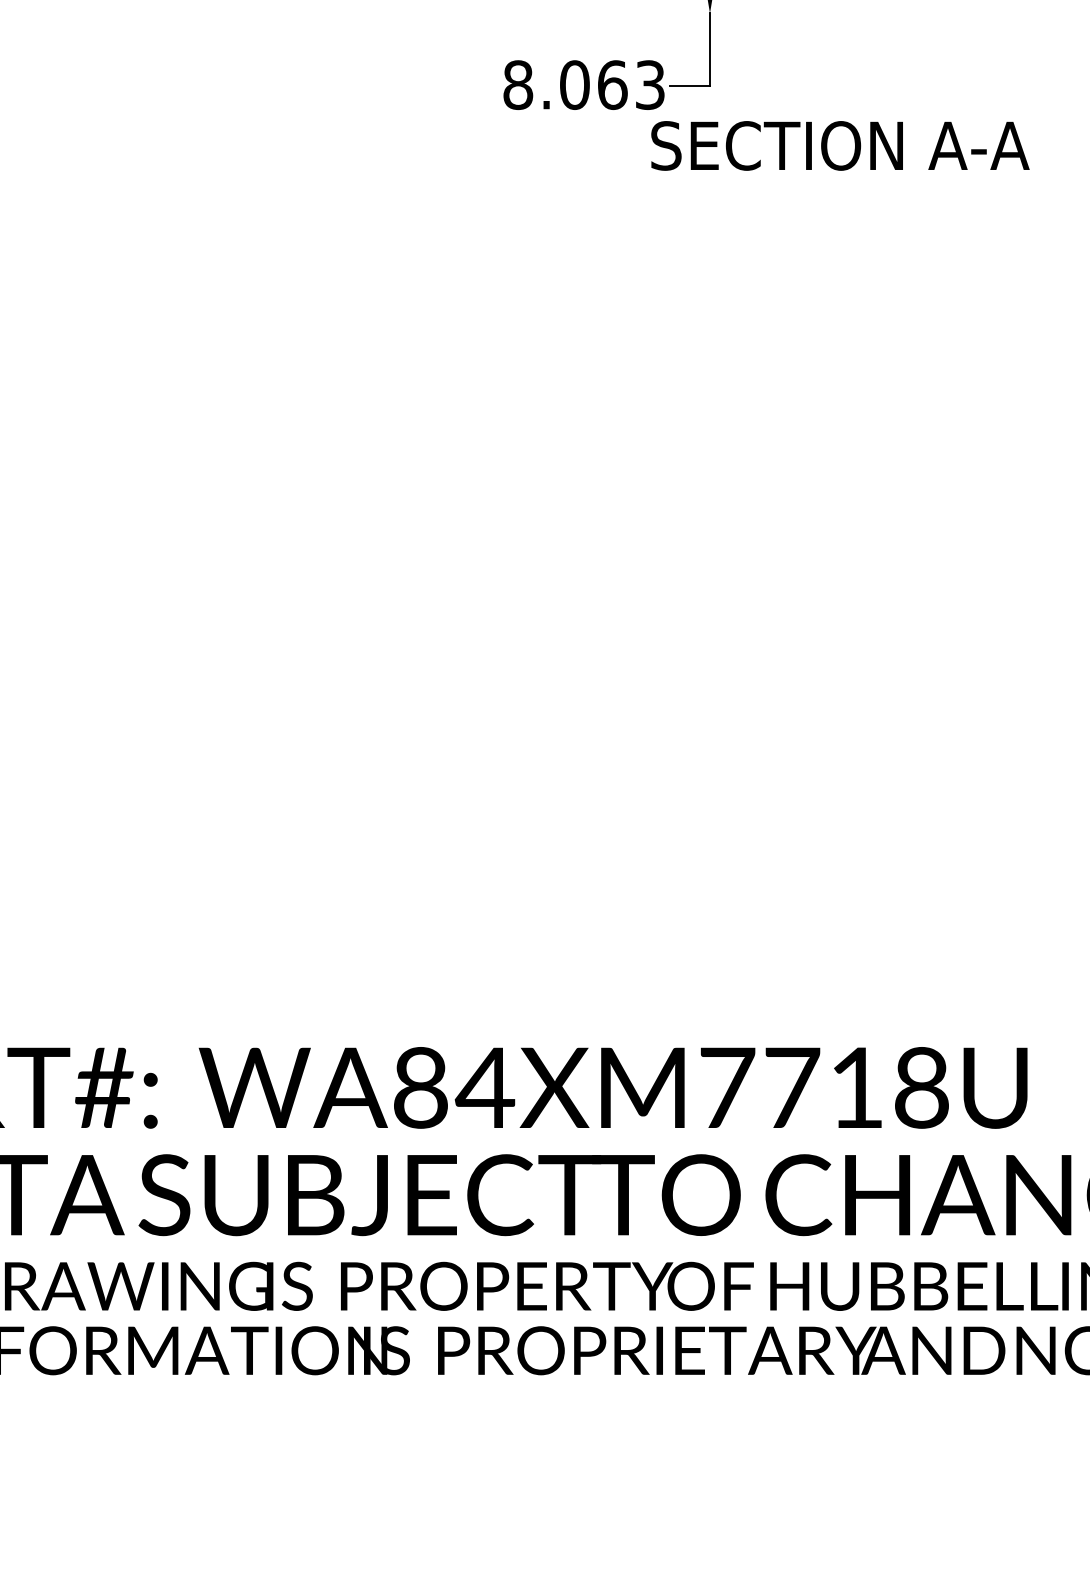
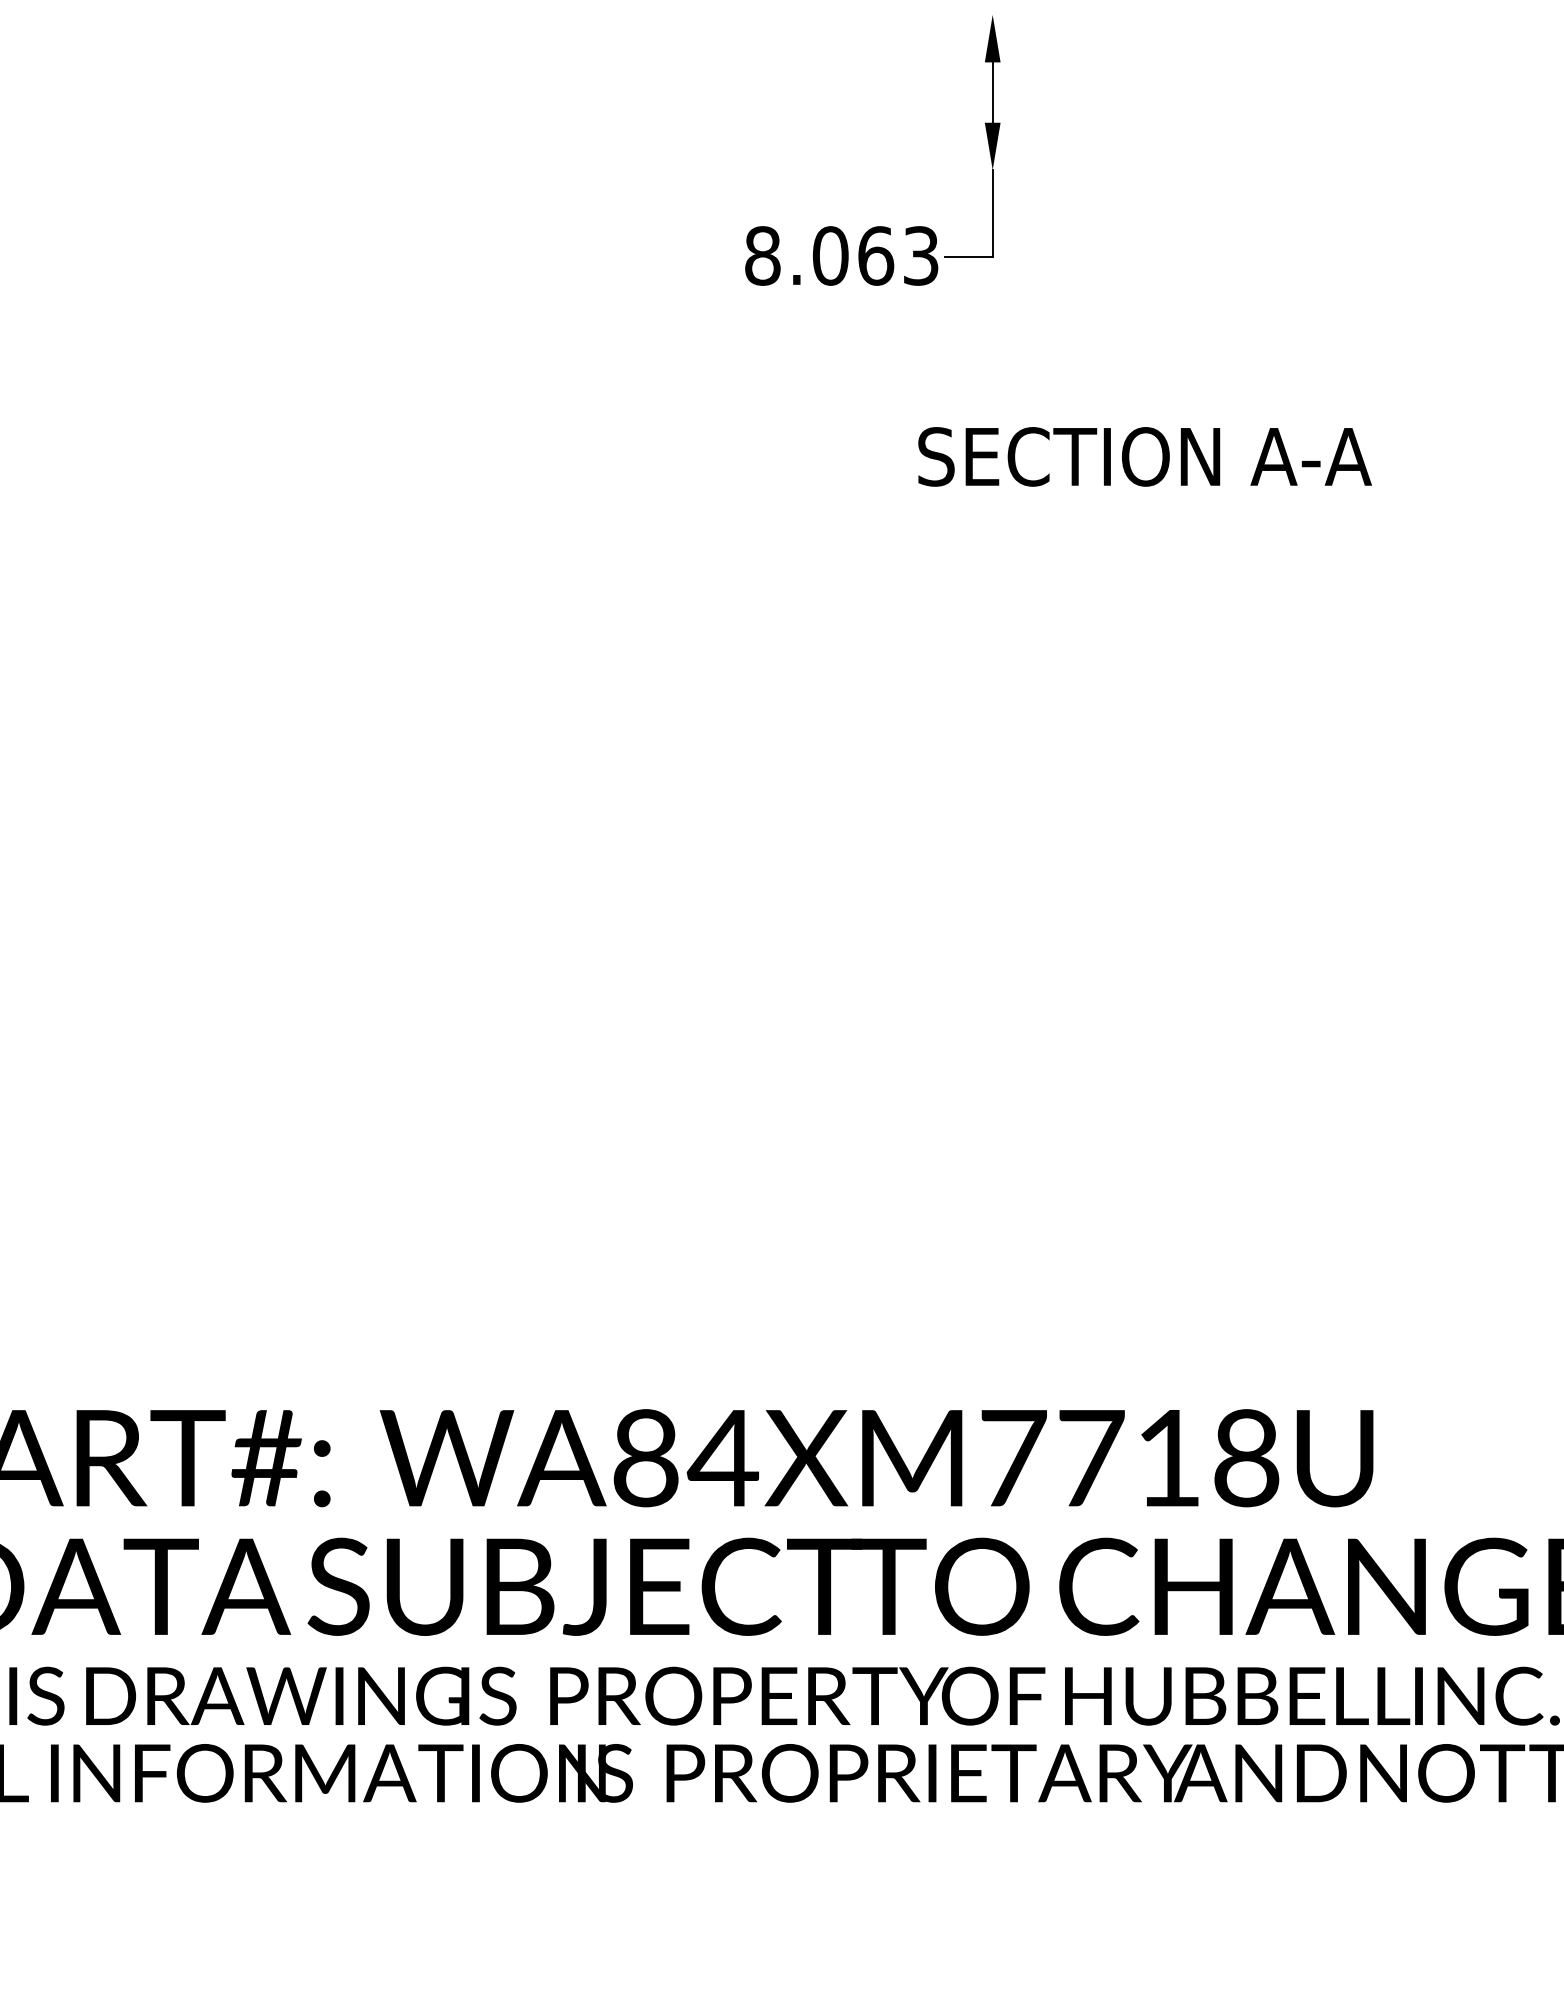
text: (839, 145) -> (1144, 456), moved

